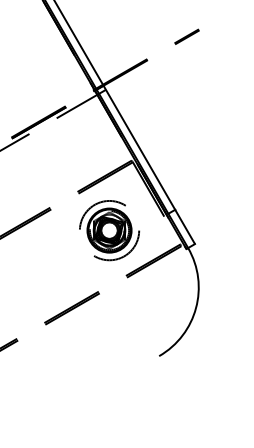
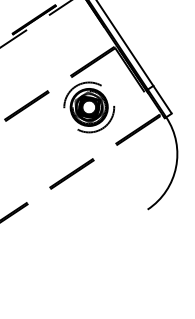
part: (109, 230) -> (89, 107), moved

